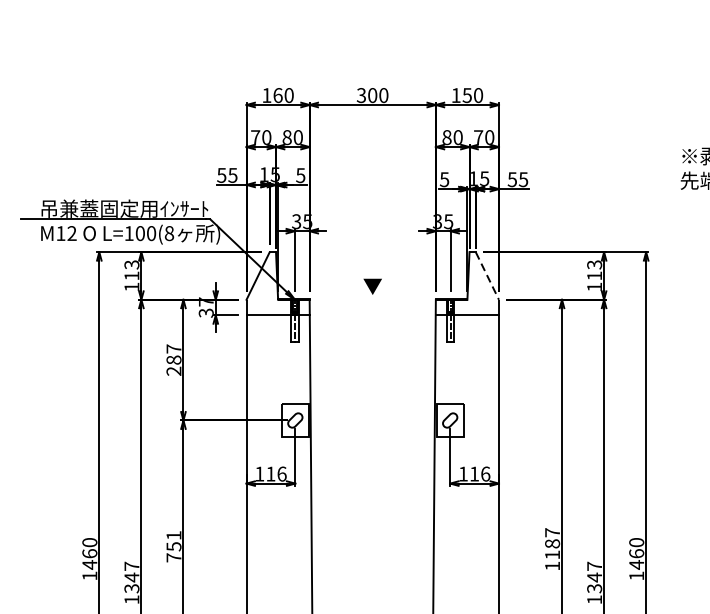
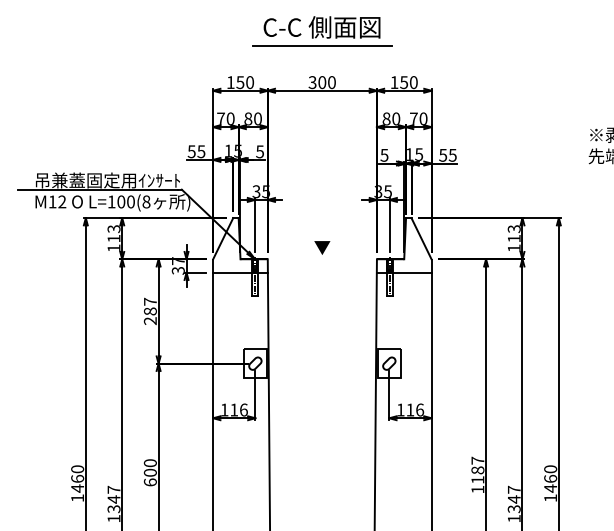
part: (372, 36) -> (322, 31), added
text: (278, 95) -> (240, 82), 160 -> 150
line: (487, 275) -> (421, 238), dashed -> solid
text: (172, 546) -> (149, 472), 751 -> 600

